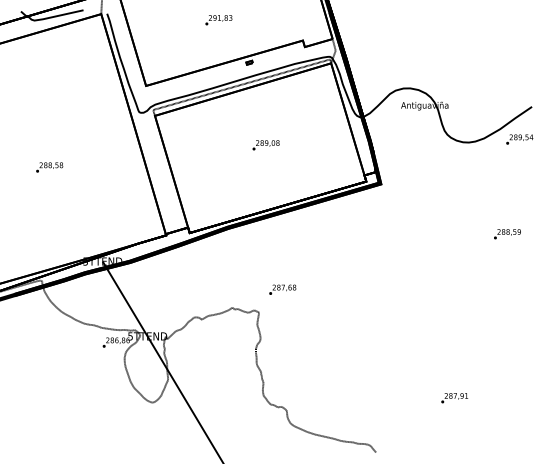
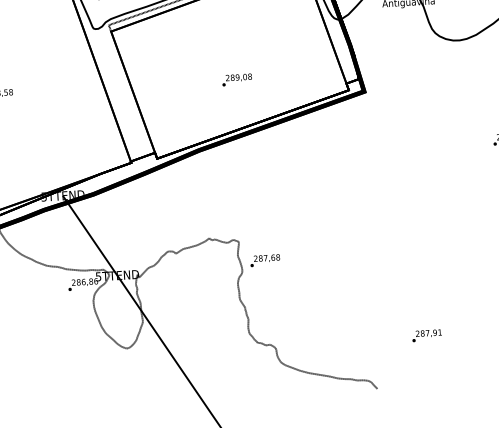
text: (265, 145) -> (236, 80), moved
text: (282, 289) -> (264, 260), moved
text: (454, 398) -> (426, 336), moved

